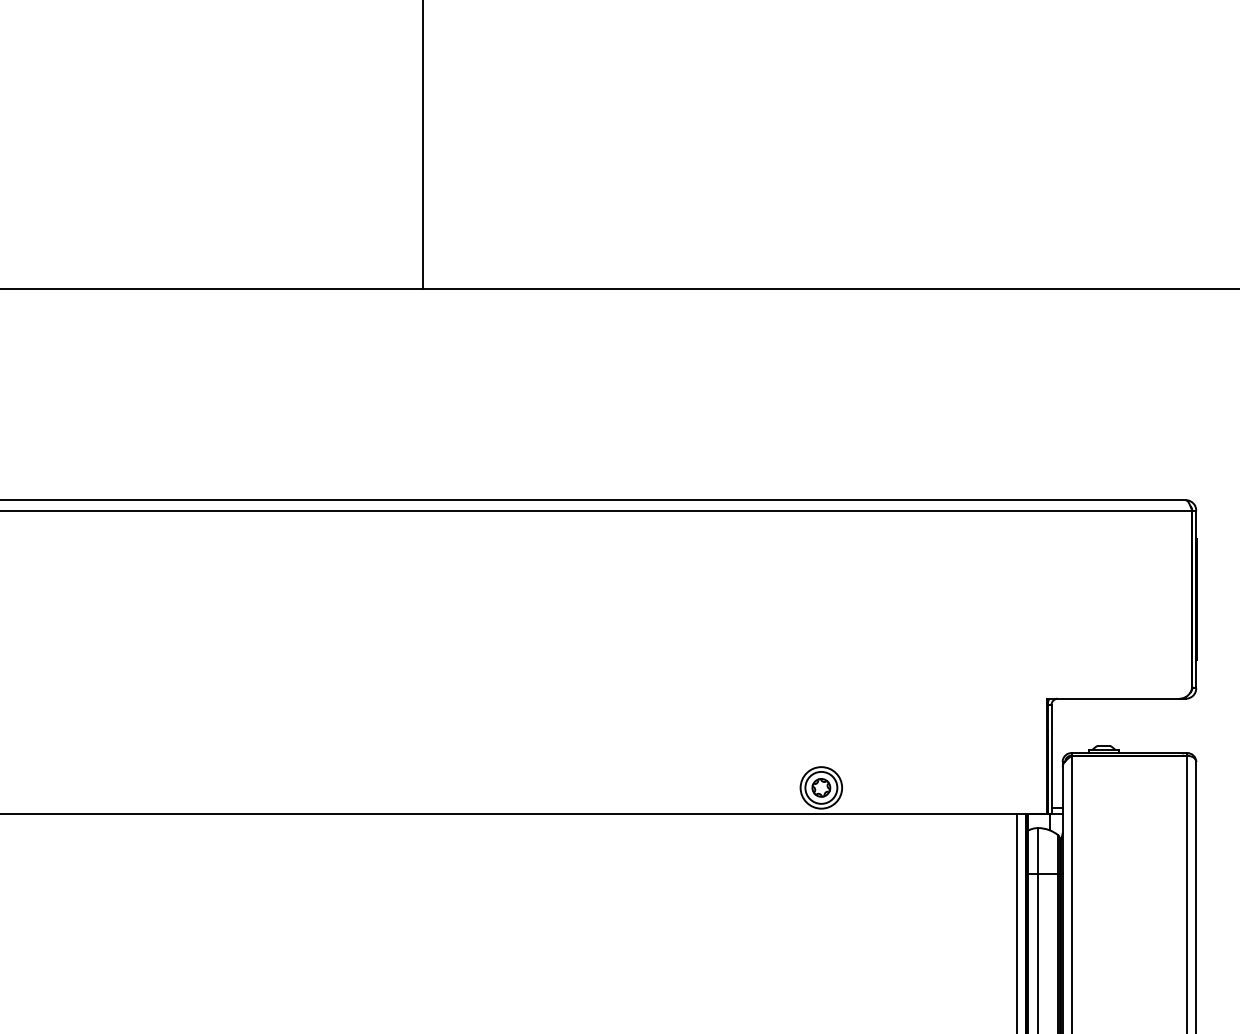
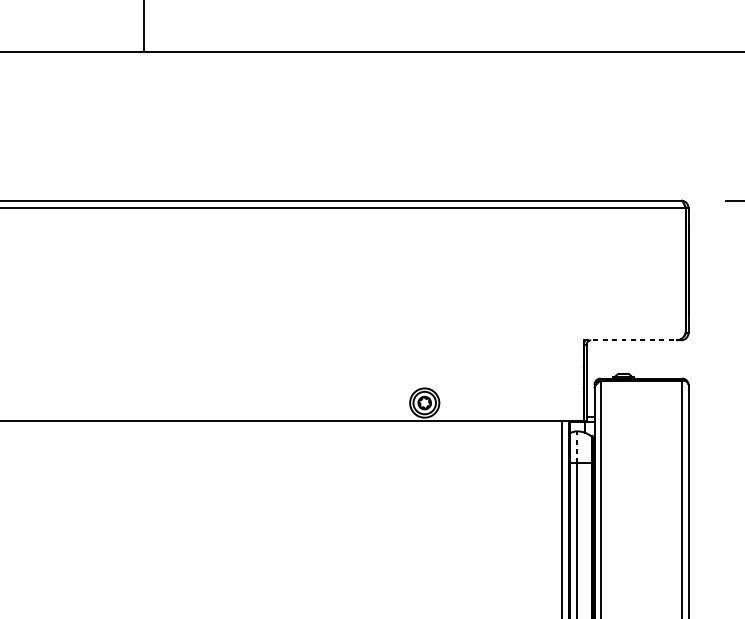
line: (1113, 698) -> (630, 340), solid -> dashed
line: (1038, 850) -> (577, 447), solid -> dashed

